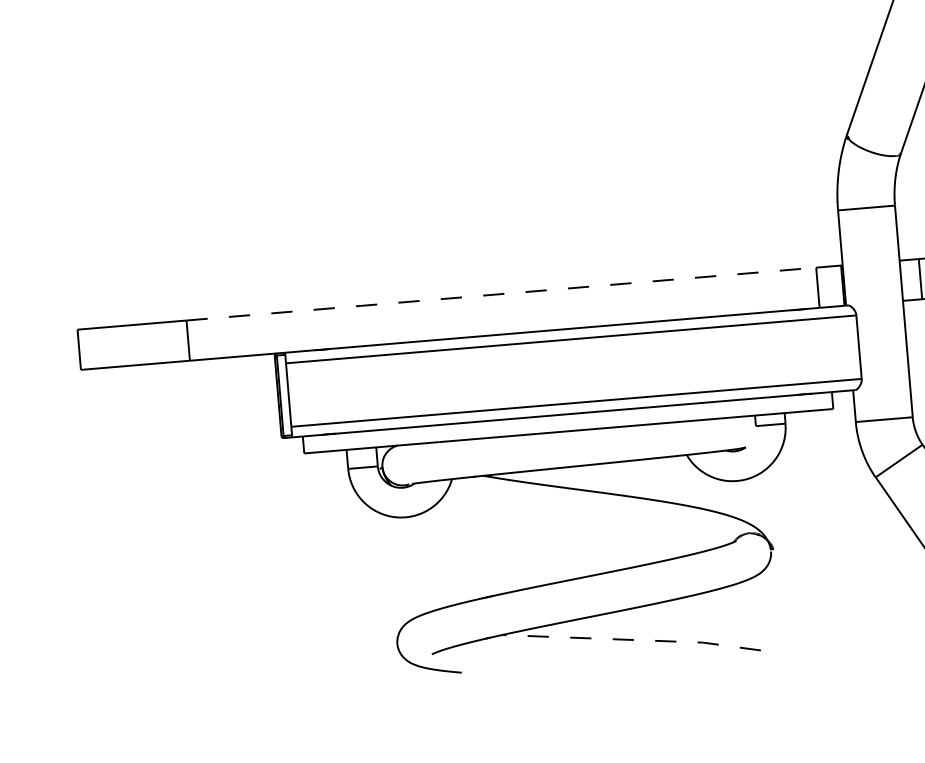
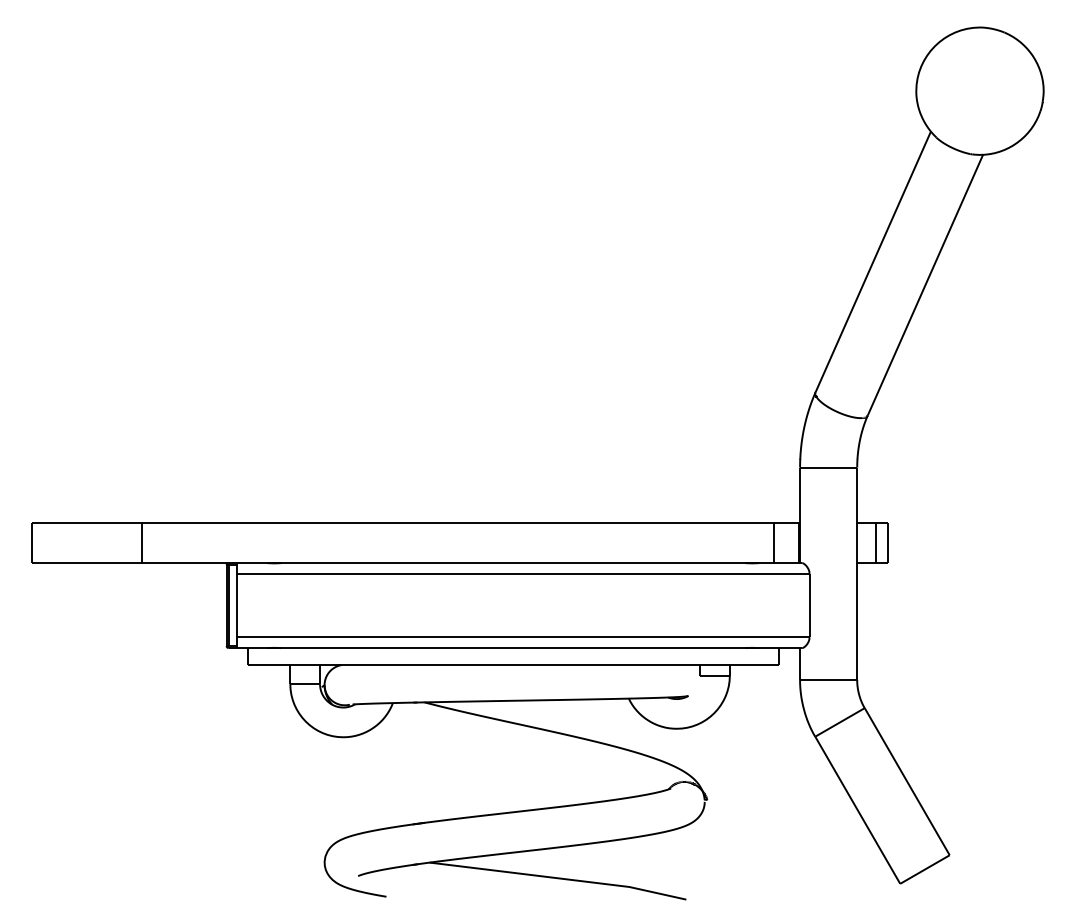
line: (501, 293) -> (457, 522), dashed -> solid
line: (632, 640) -> (559, 878), dashed -> solid

